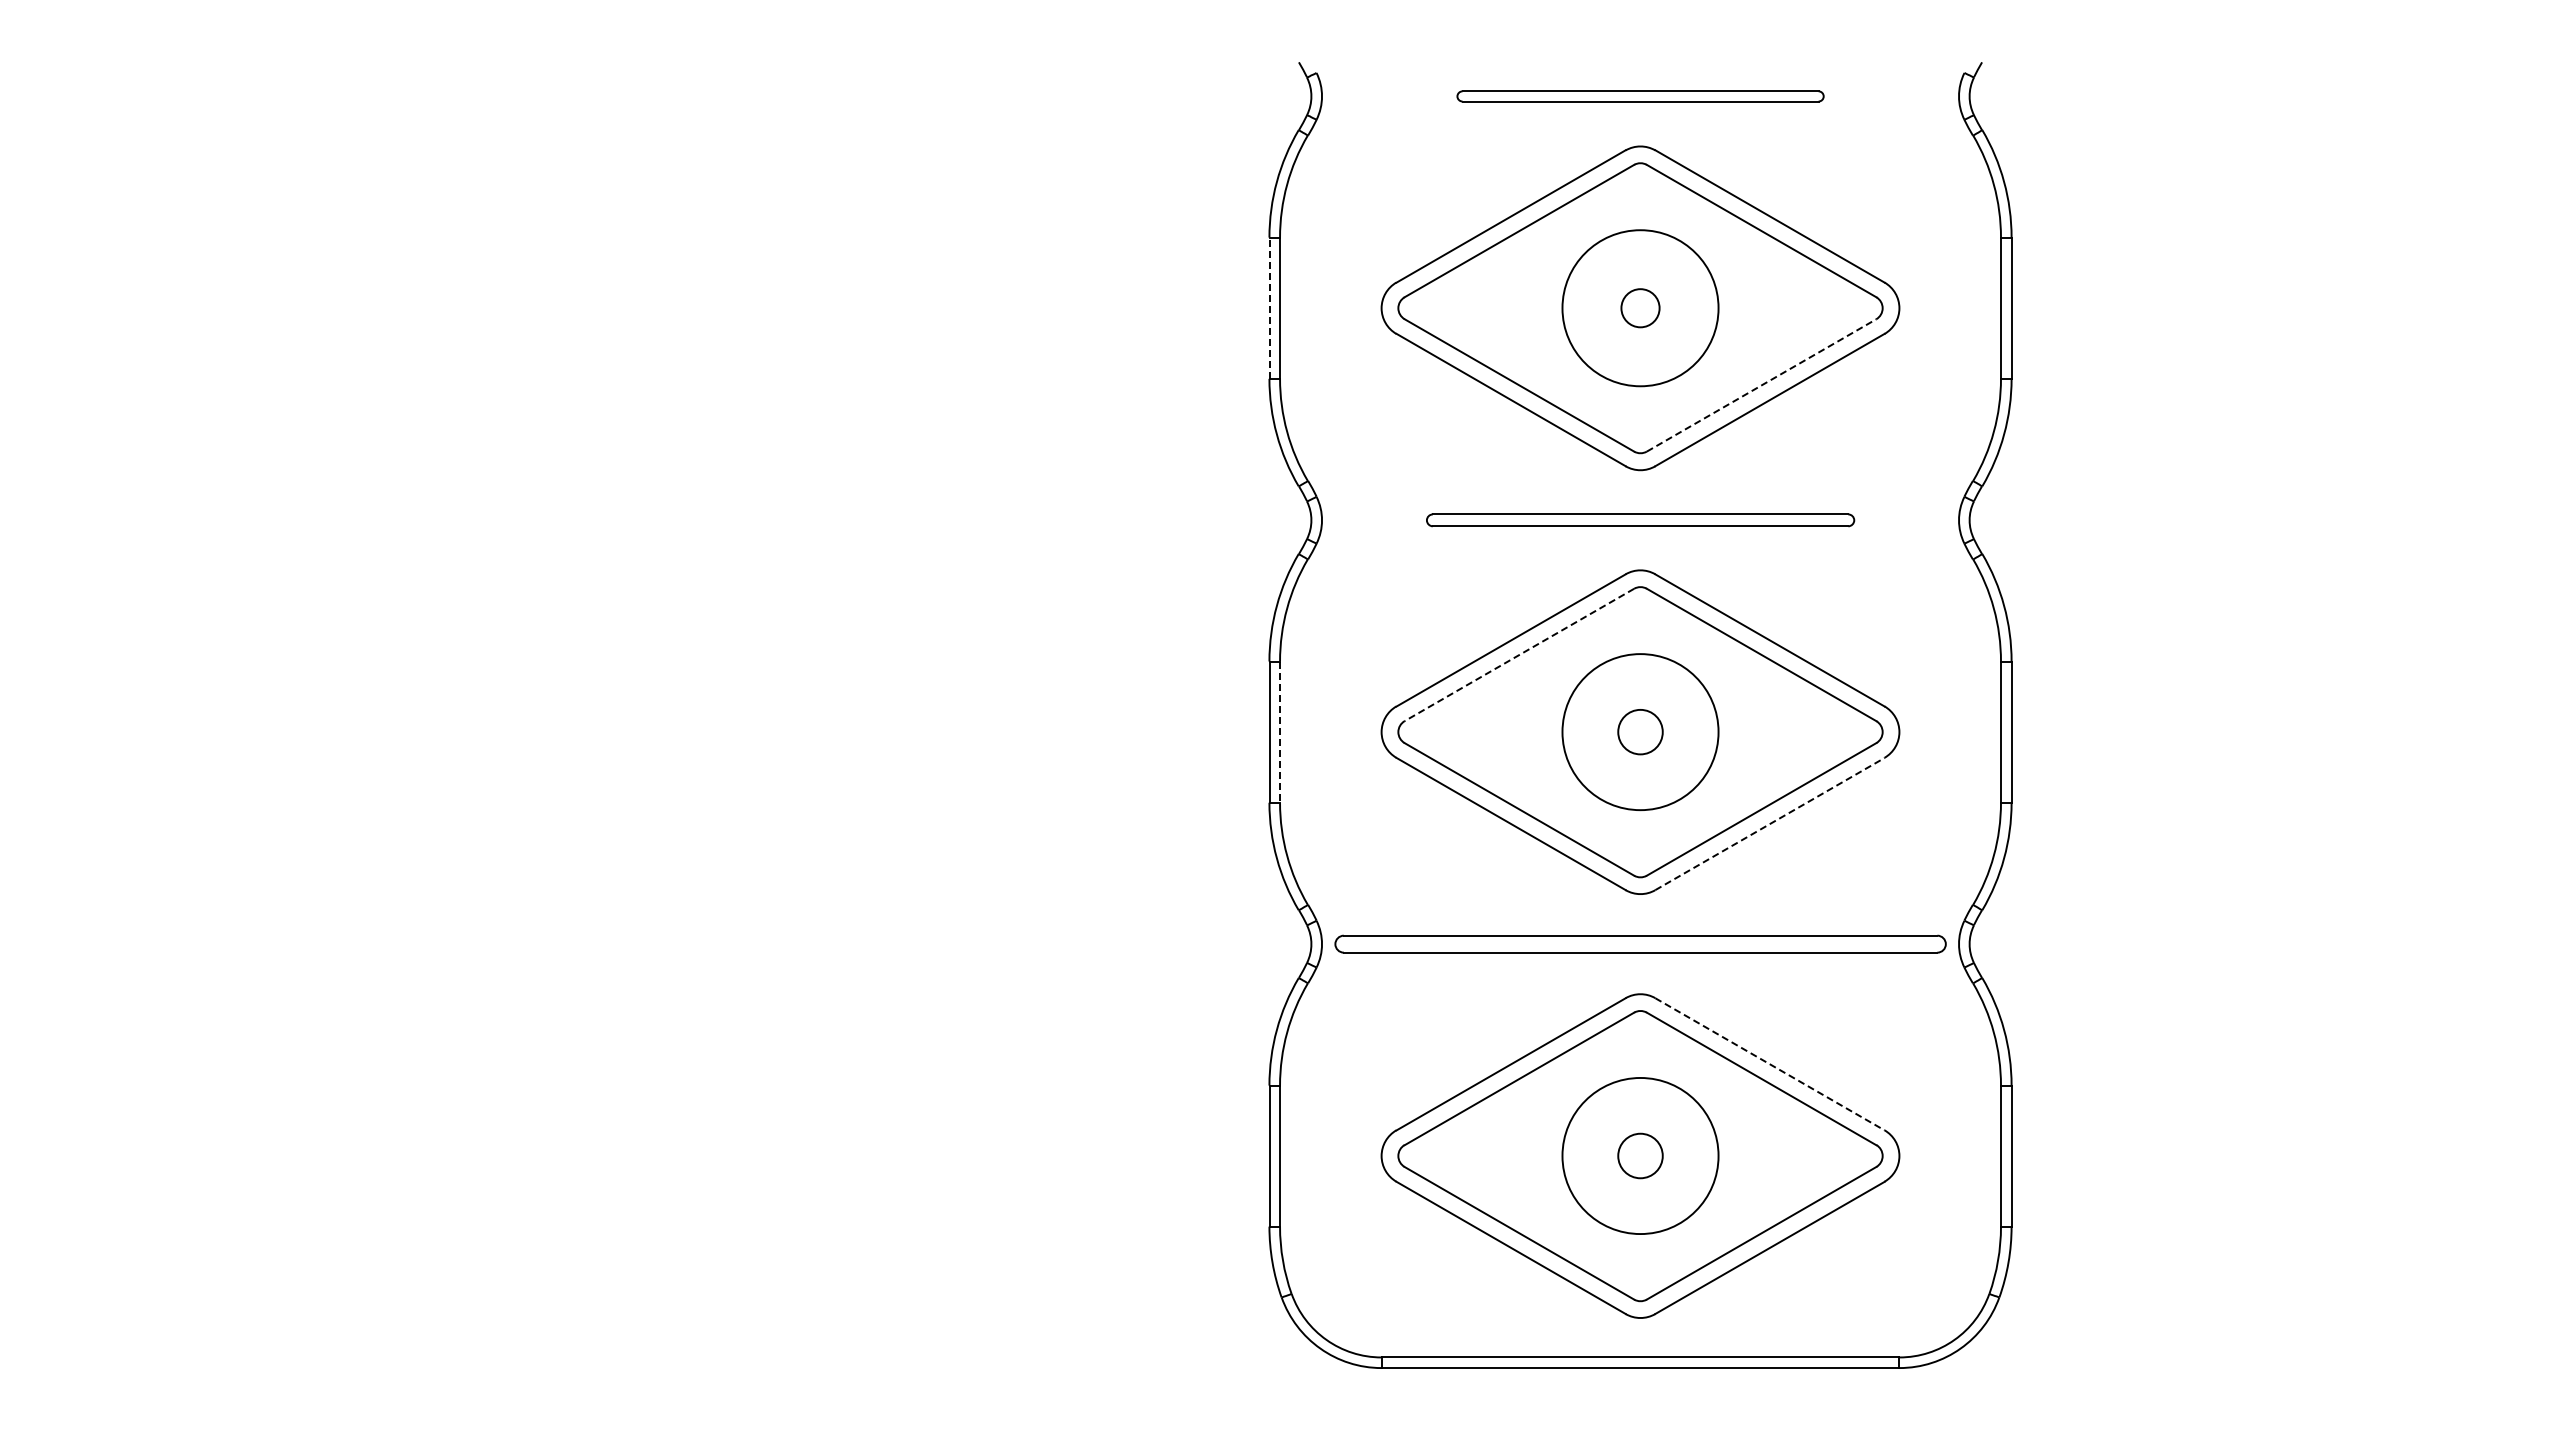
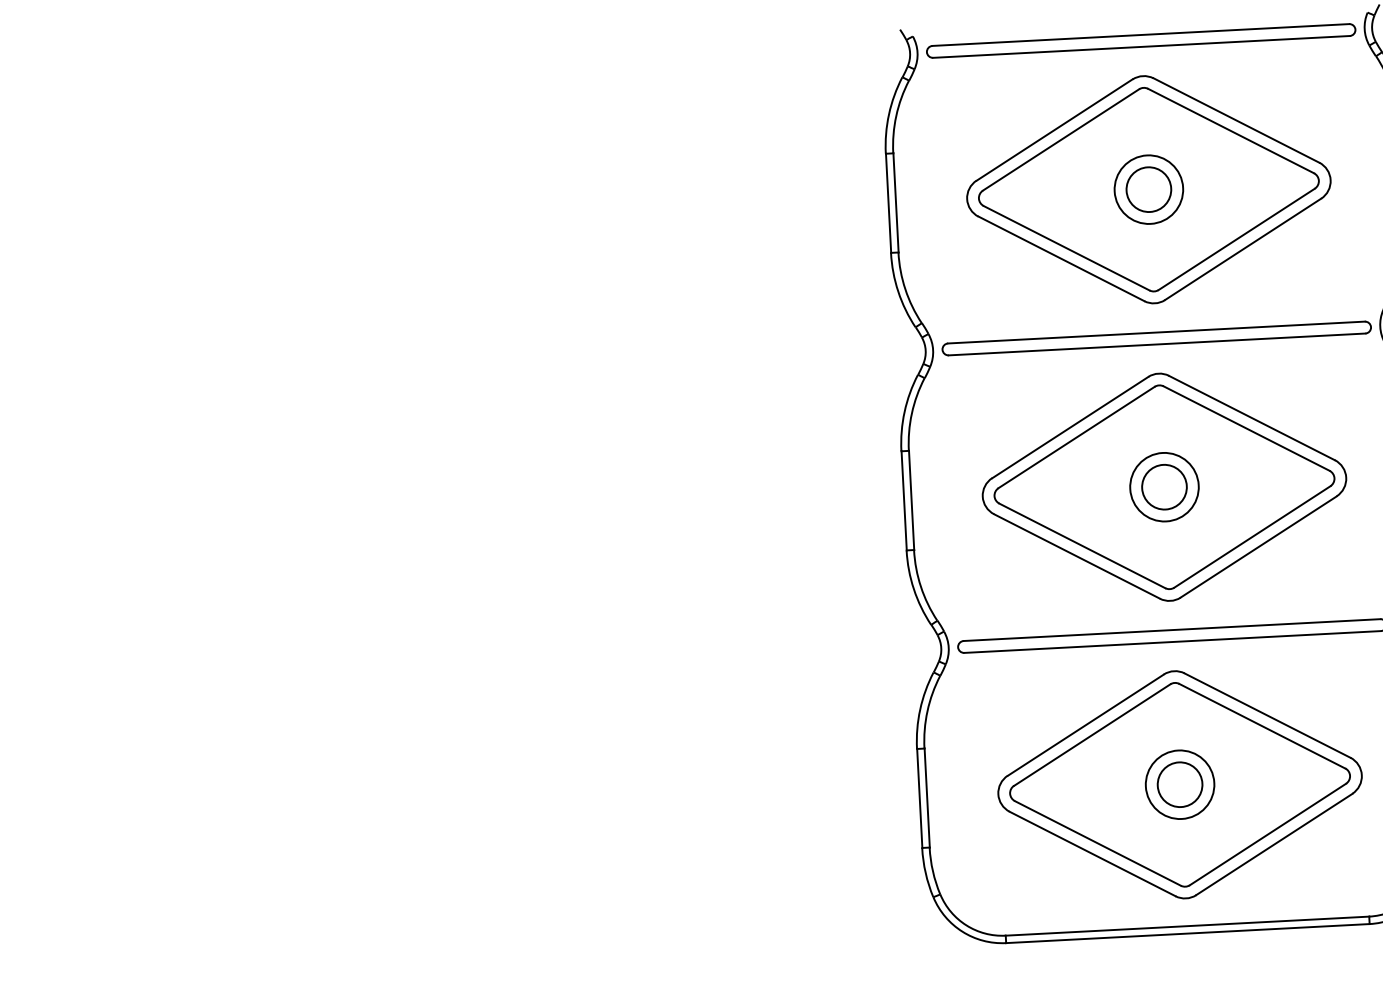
part: (1640, 96) -> (1141, 41), size x1.67
line: (1269, 308) -> (888, 203), dashed -> solid
circle: (1640, 308) -> (1148, 189), size x0.62
circle: (1640, 308) -> (1148, 189), size x1.67
line: (1762, 385) -> (1237, 239), dashed -> solid
part: (1640, 520) -> (1156, 338), size x1.43
line: (1519, 655) -> (1076, 437), dashed -> solid
circle: (1640, 731) -> (1164, 486), size x0.62
circle: (1640, 731) -> (1164, 486), size x1.43
line: (1280, 732) -> (911, 500), dashed -> solid
line: (1770, 823) -> (1259, 546), dashed -> solid
line: (1770, 1064) -> (1267, 715), dashed -> solid
circle: (1640, 1155) -> (1180, 784), size x0.62
circle: (1640, 1155) -> (1180, 784), size x1.43

